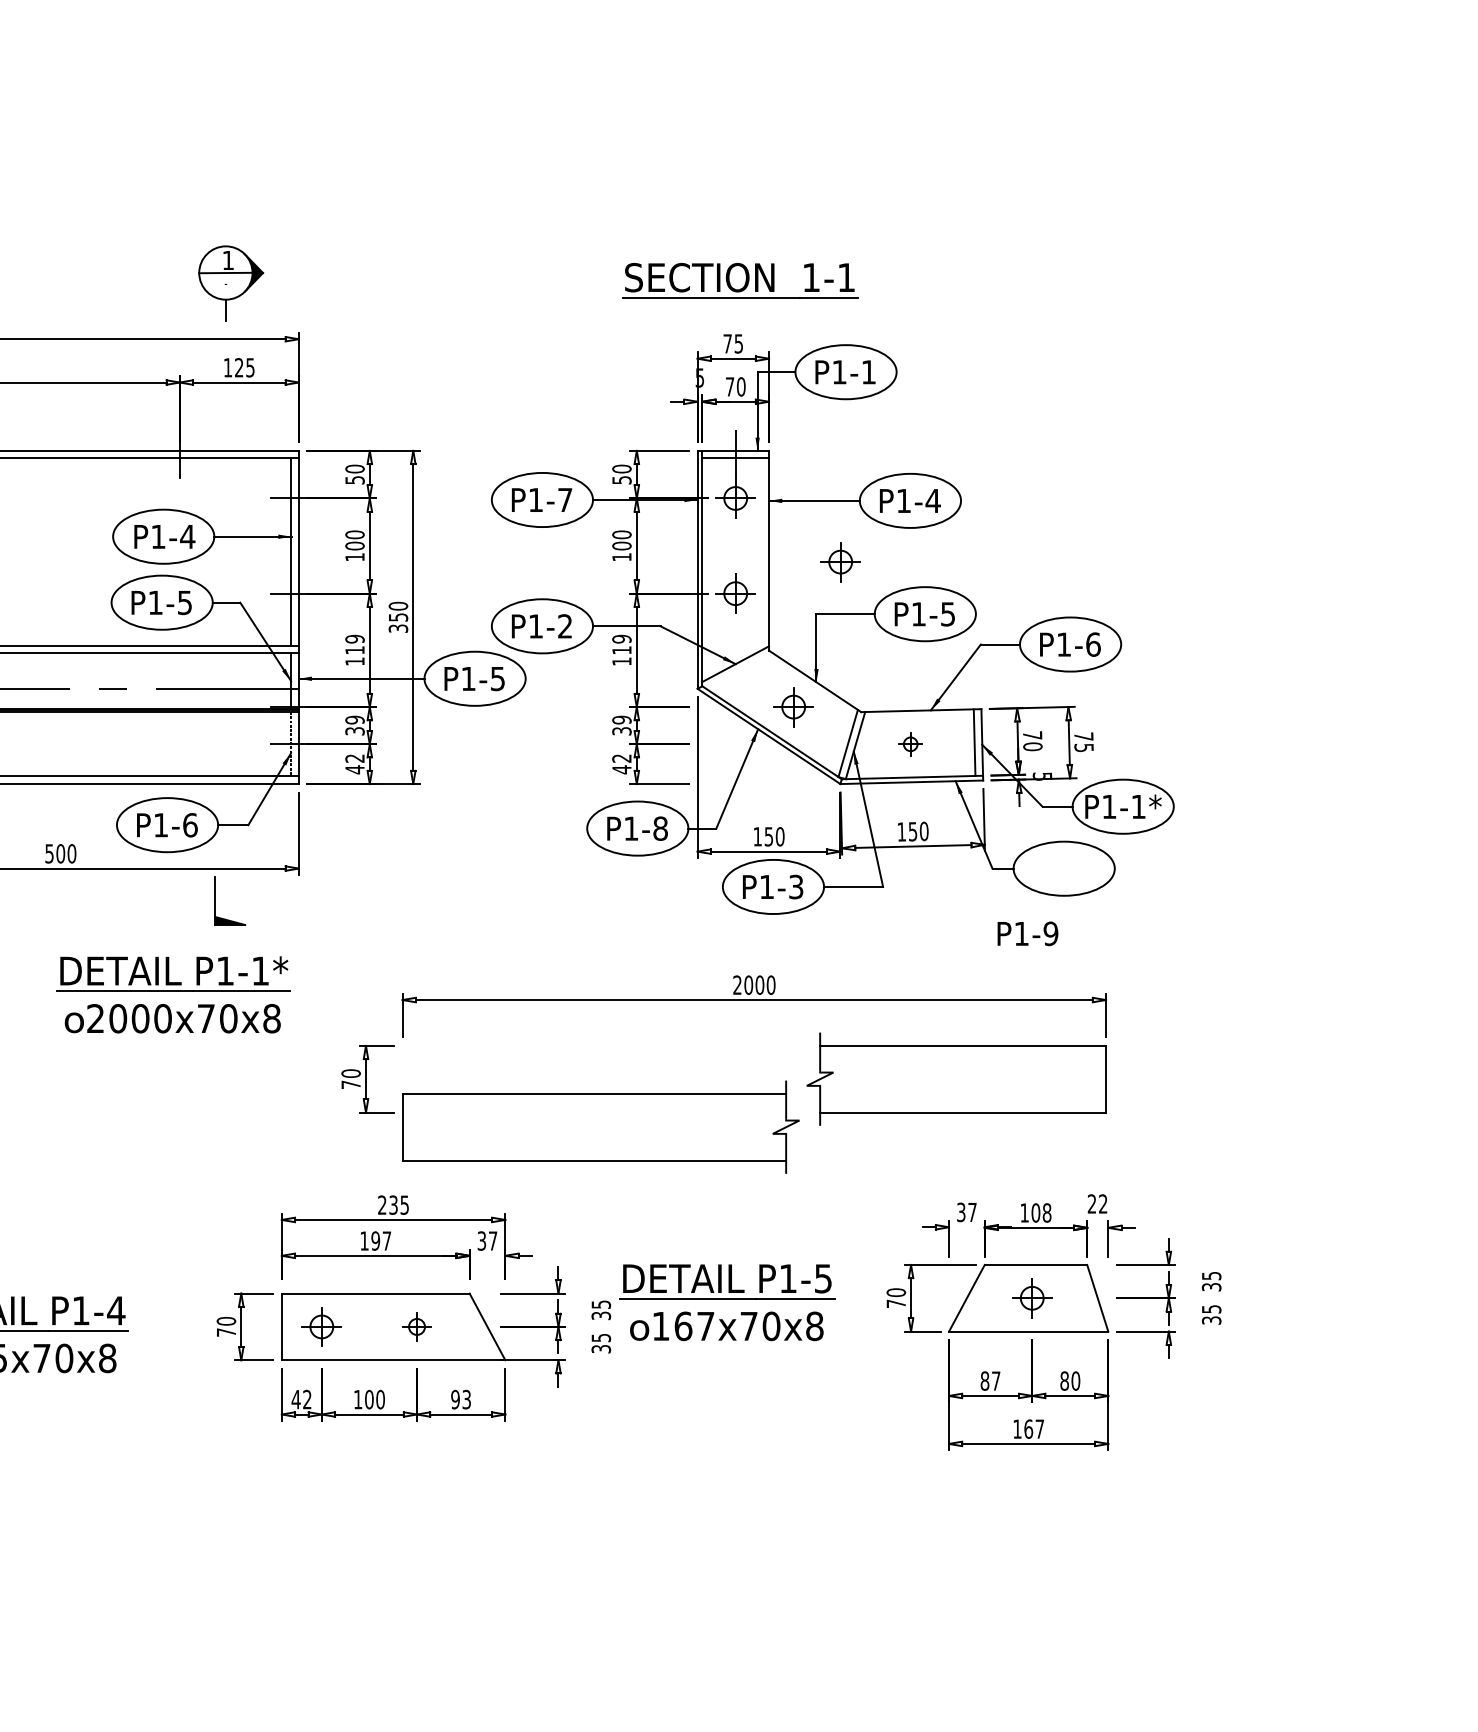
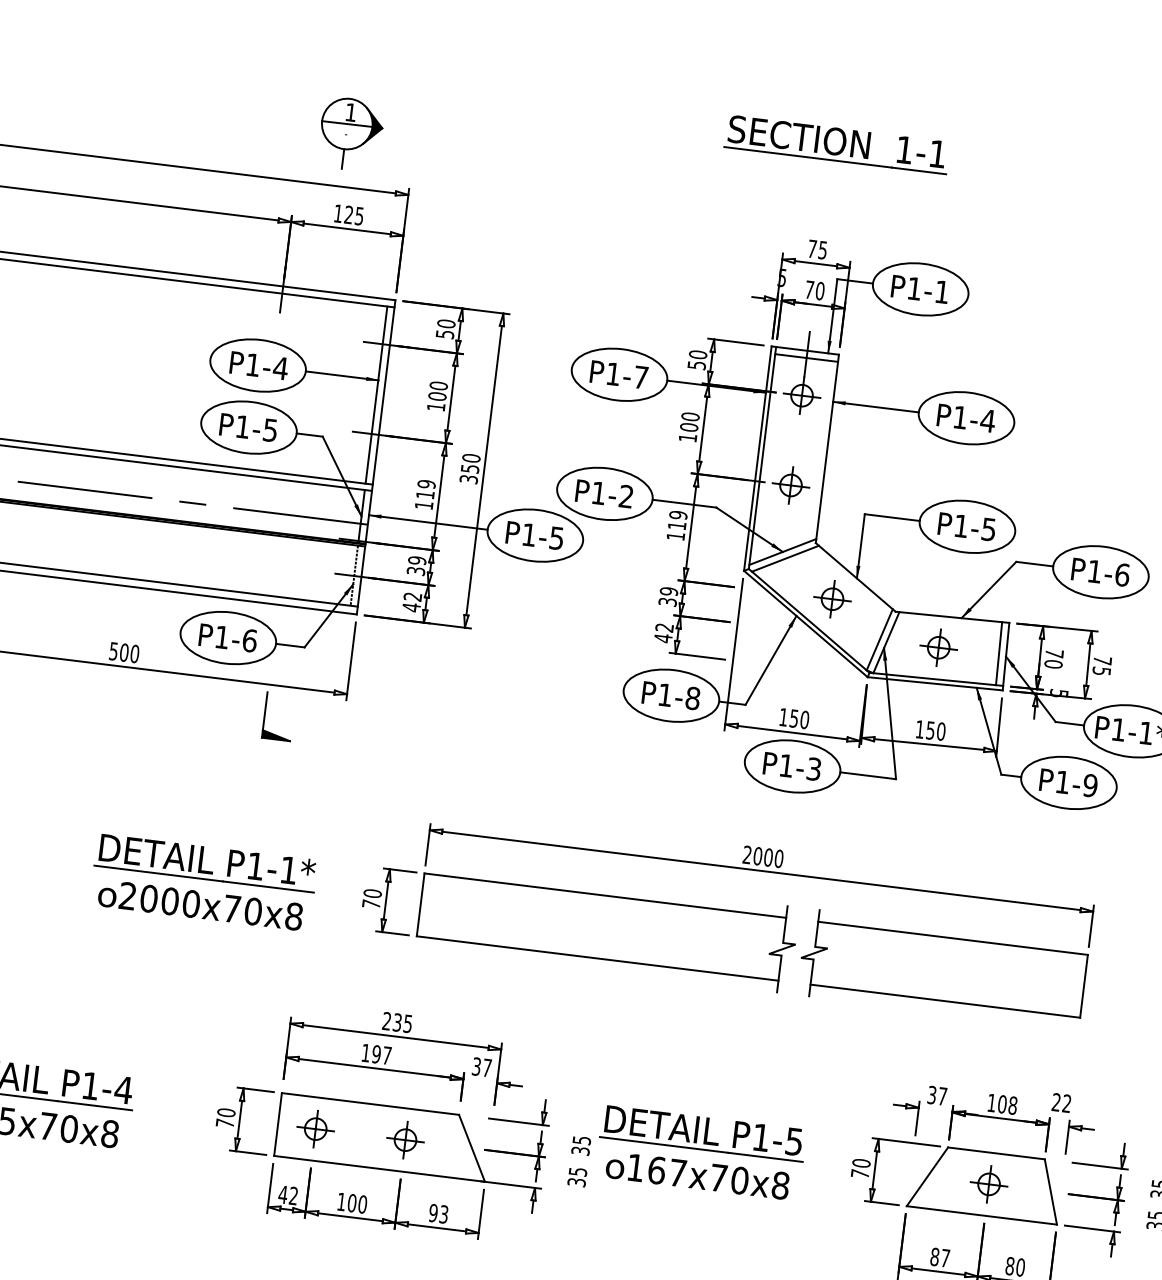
part: (740, 280) -> (837, 144), moved
part: (840, 562) -> (893, 468), removed
line: (738, 670) -> (784, 558), added
part: (910, 744) -> (938, 647), size x1.67
text: (1027, 933) -> (1068, 782), moved
part: (173, 994) -> (204, 882), moved
part: (600, 1126) -> (607, 927), moved
part: (416, 1326) -> (405, 1139), size x1.43

